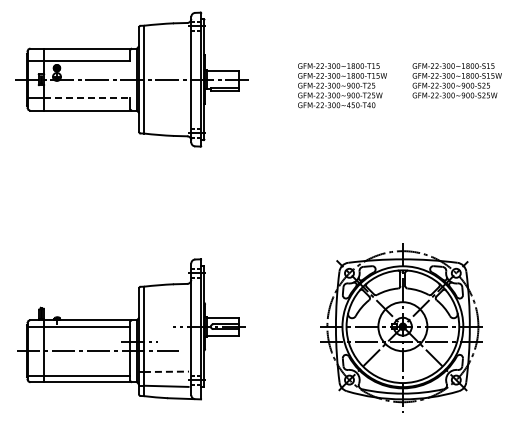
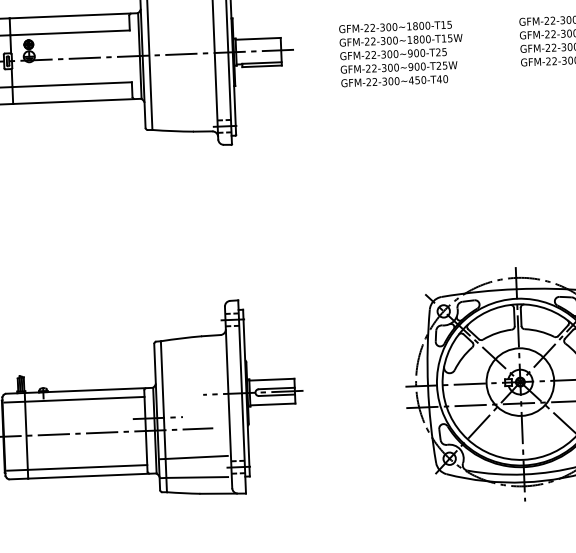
text: (342, 85) -> (401, 53), moved
line: (87, 98) -> (72, 84), dashed -> solid
line: (166, 371) -> (196, 457), dashed -> solid

